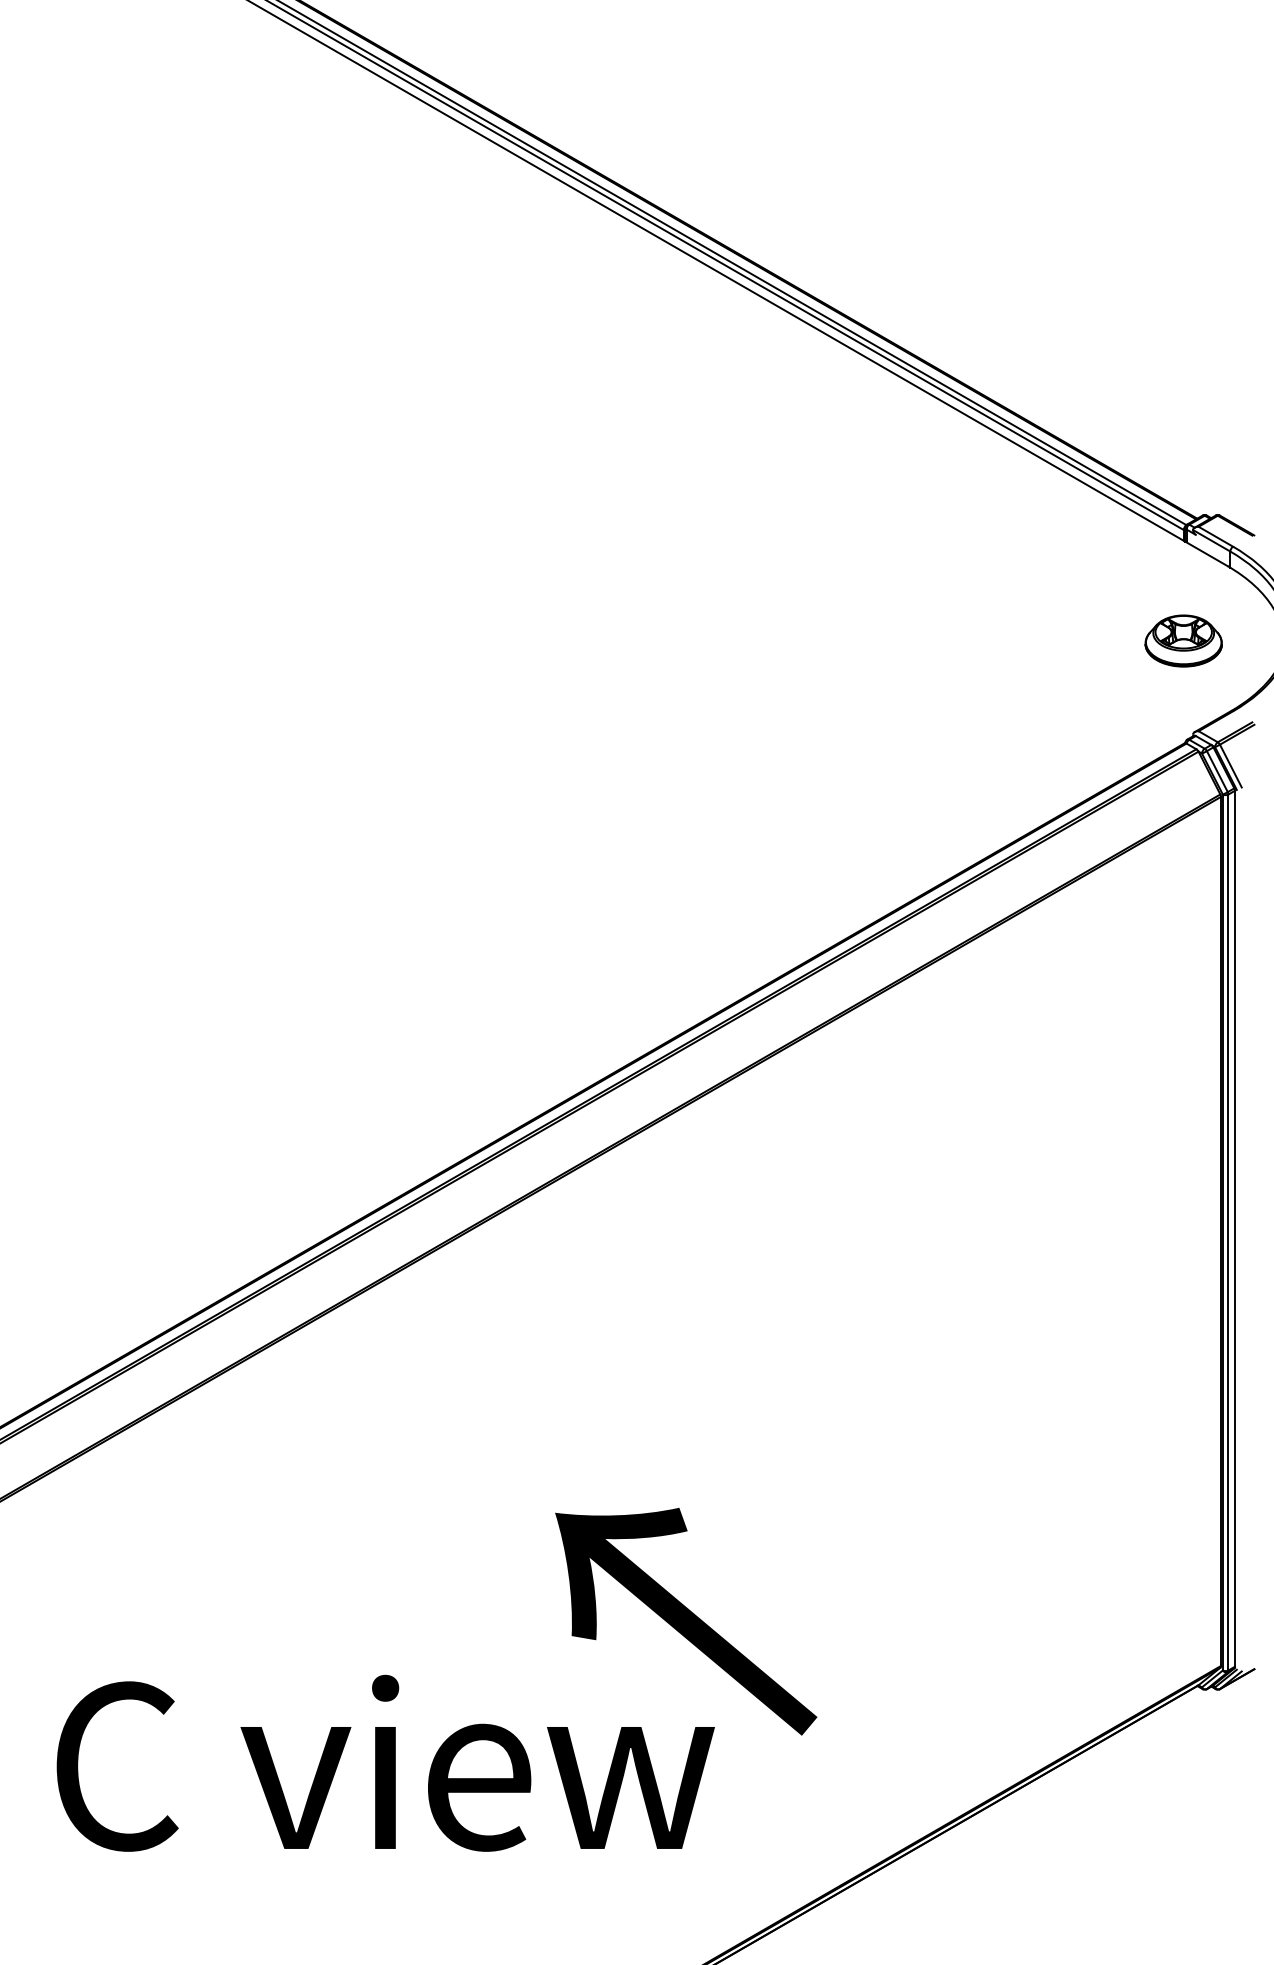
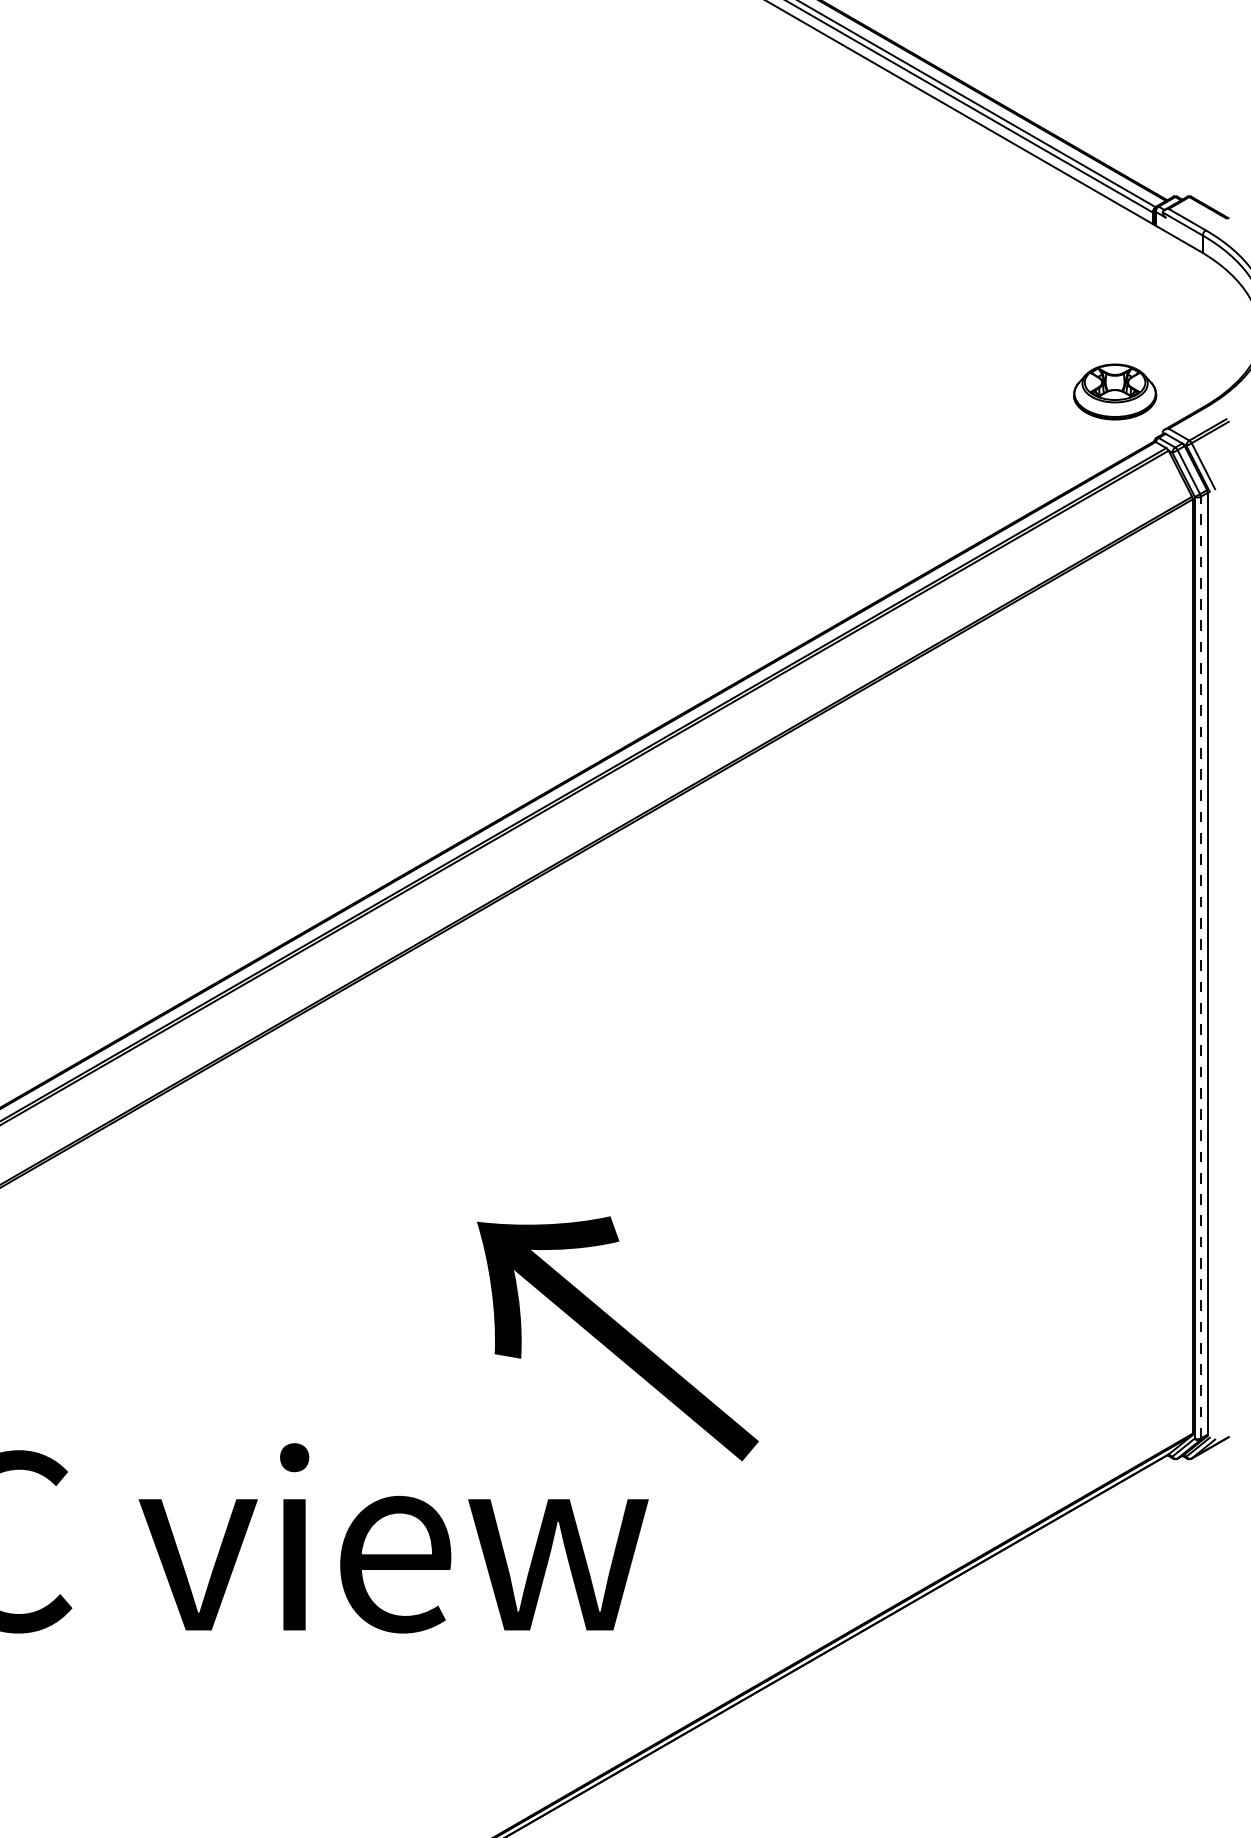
part: (1183, 640) -> (1114, 391), moved
line: (1228, 1232) -> (1200, 967), solid -> dashed
text: (686, 1621) -> (618, 1338), moved

